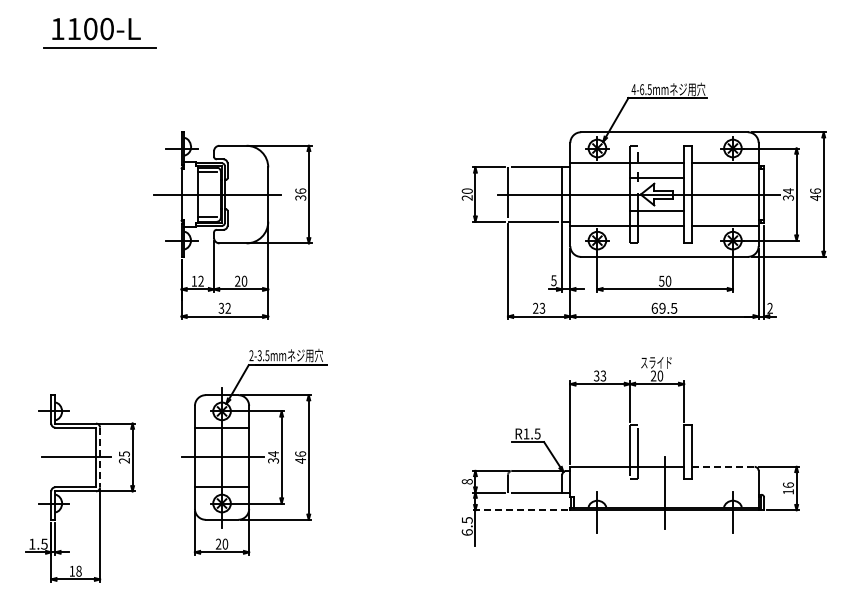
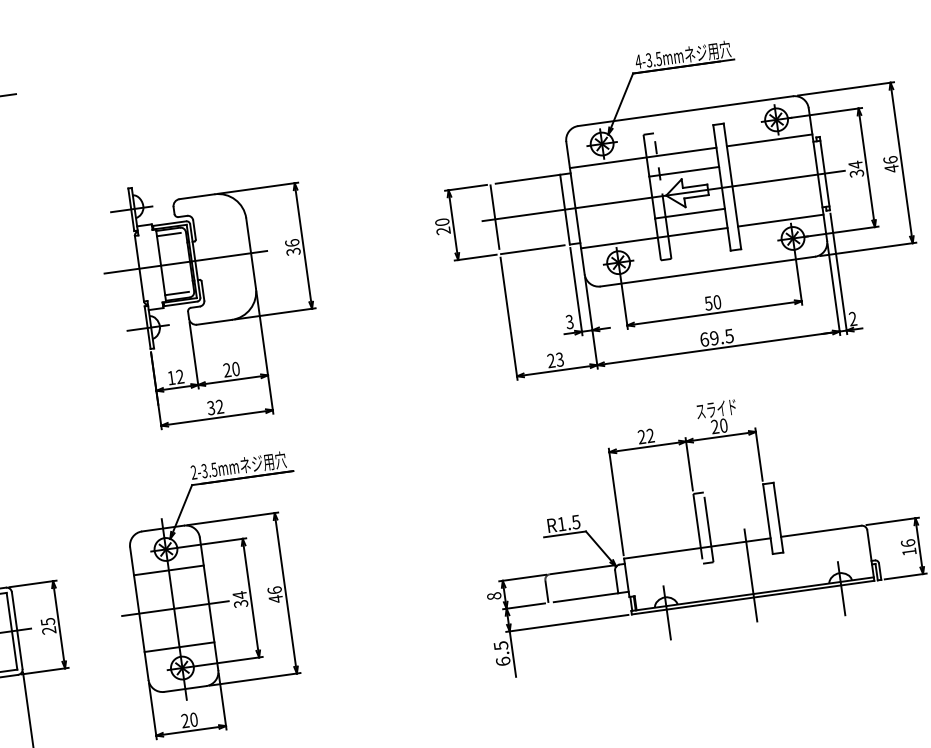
text: (642, 89) -> (649, 60), 4-6.5mm -> 4-3.5mm
part: (232, 225) -> (210, 299), moved
text: (553, 280) -> (569, 321), 5 -> 3
text: (600, 376) -> (646, 436), 33 -> 22
line: (100, 457) -> (17, 630), dashed -> solid
line: (723, 466) -> (821, 530), dashed -> solid
line: (519, 510) -> (566, 623), dashed -> solid

